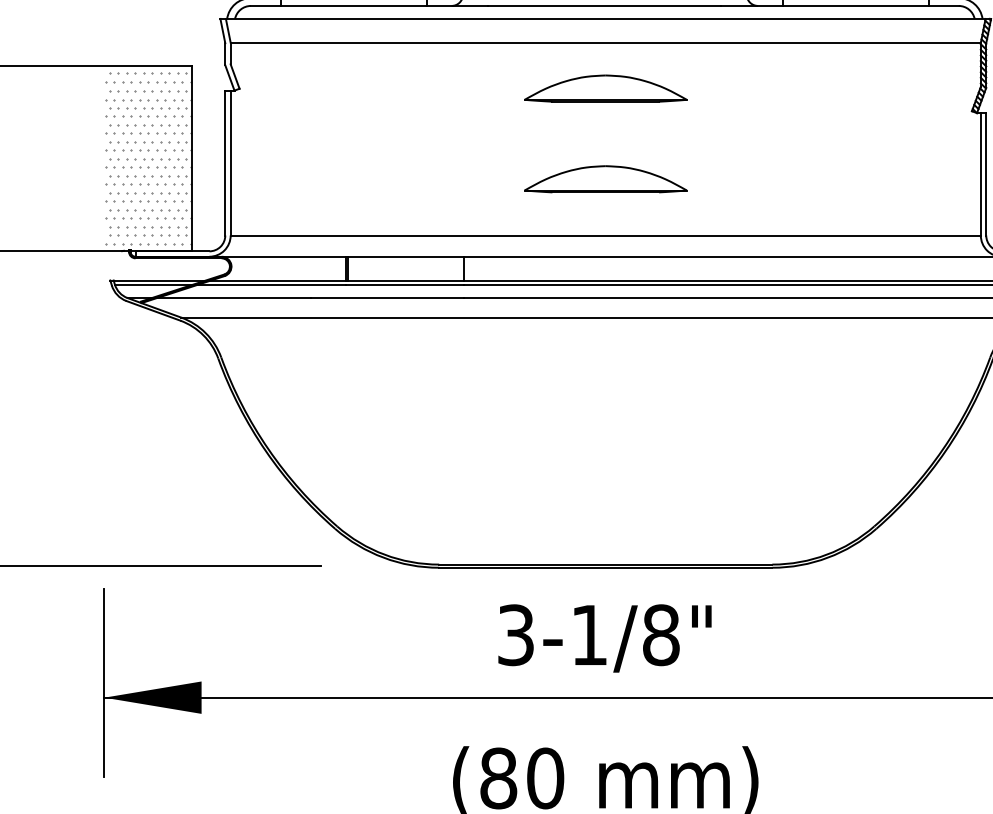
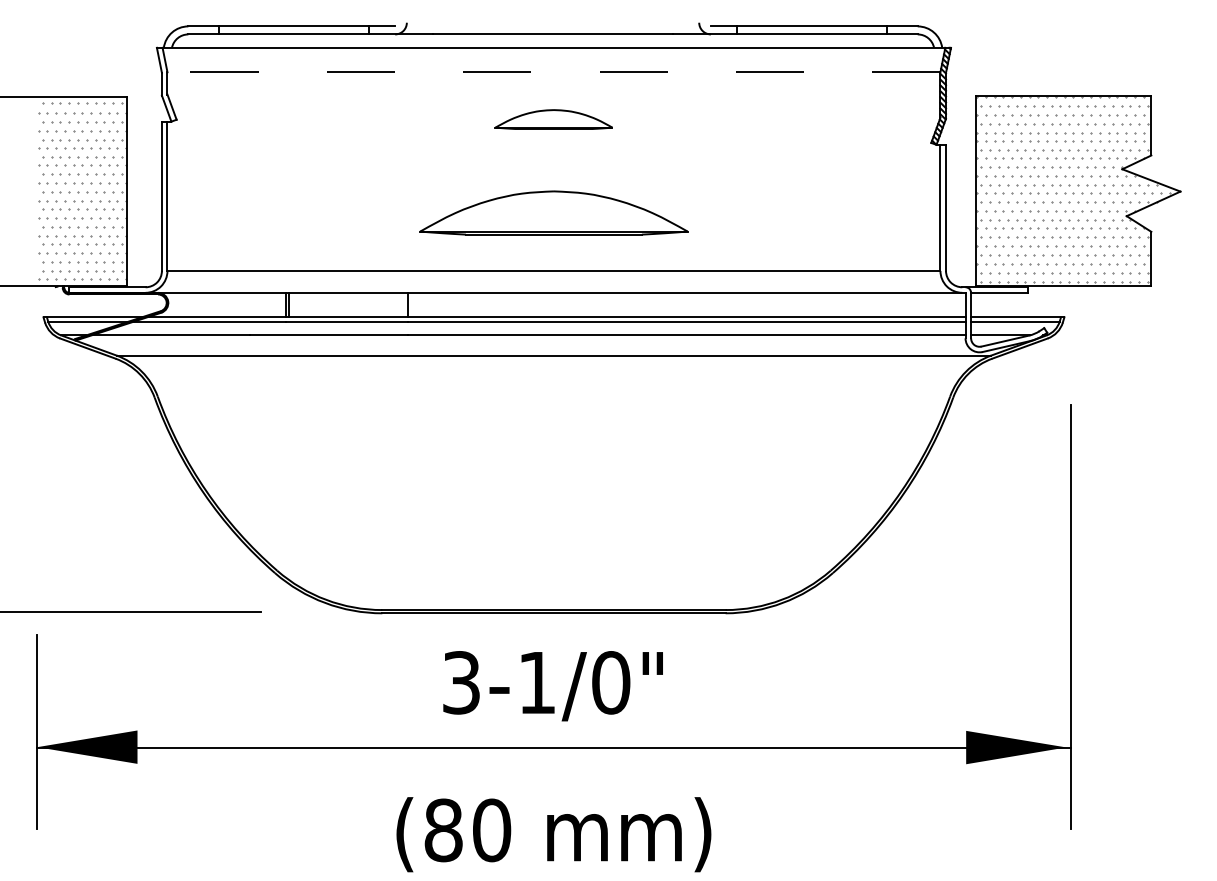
line: (605, 42) -> (553, 72), solid -> dashed
part: (605, 88) -> (553, 119), size x0.7
part: (605, 178) -> (553, 212), size x1.6
text: (661, 634) -> (611, 682), 3-1/8" -> 3-1/0"

